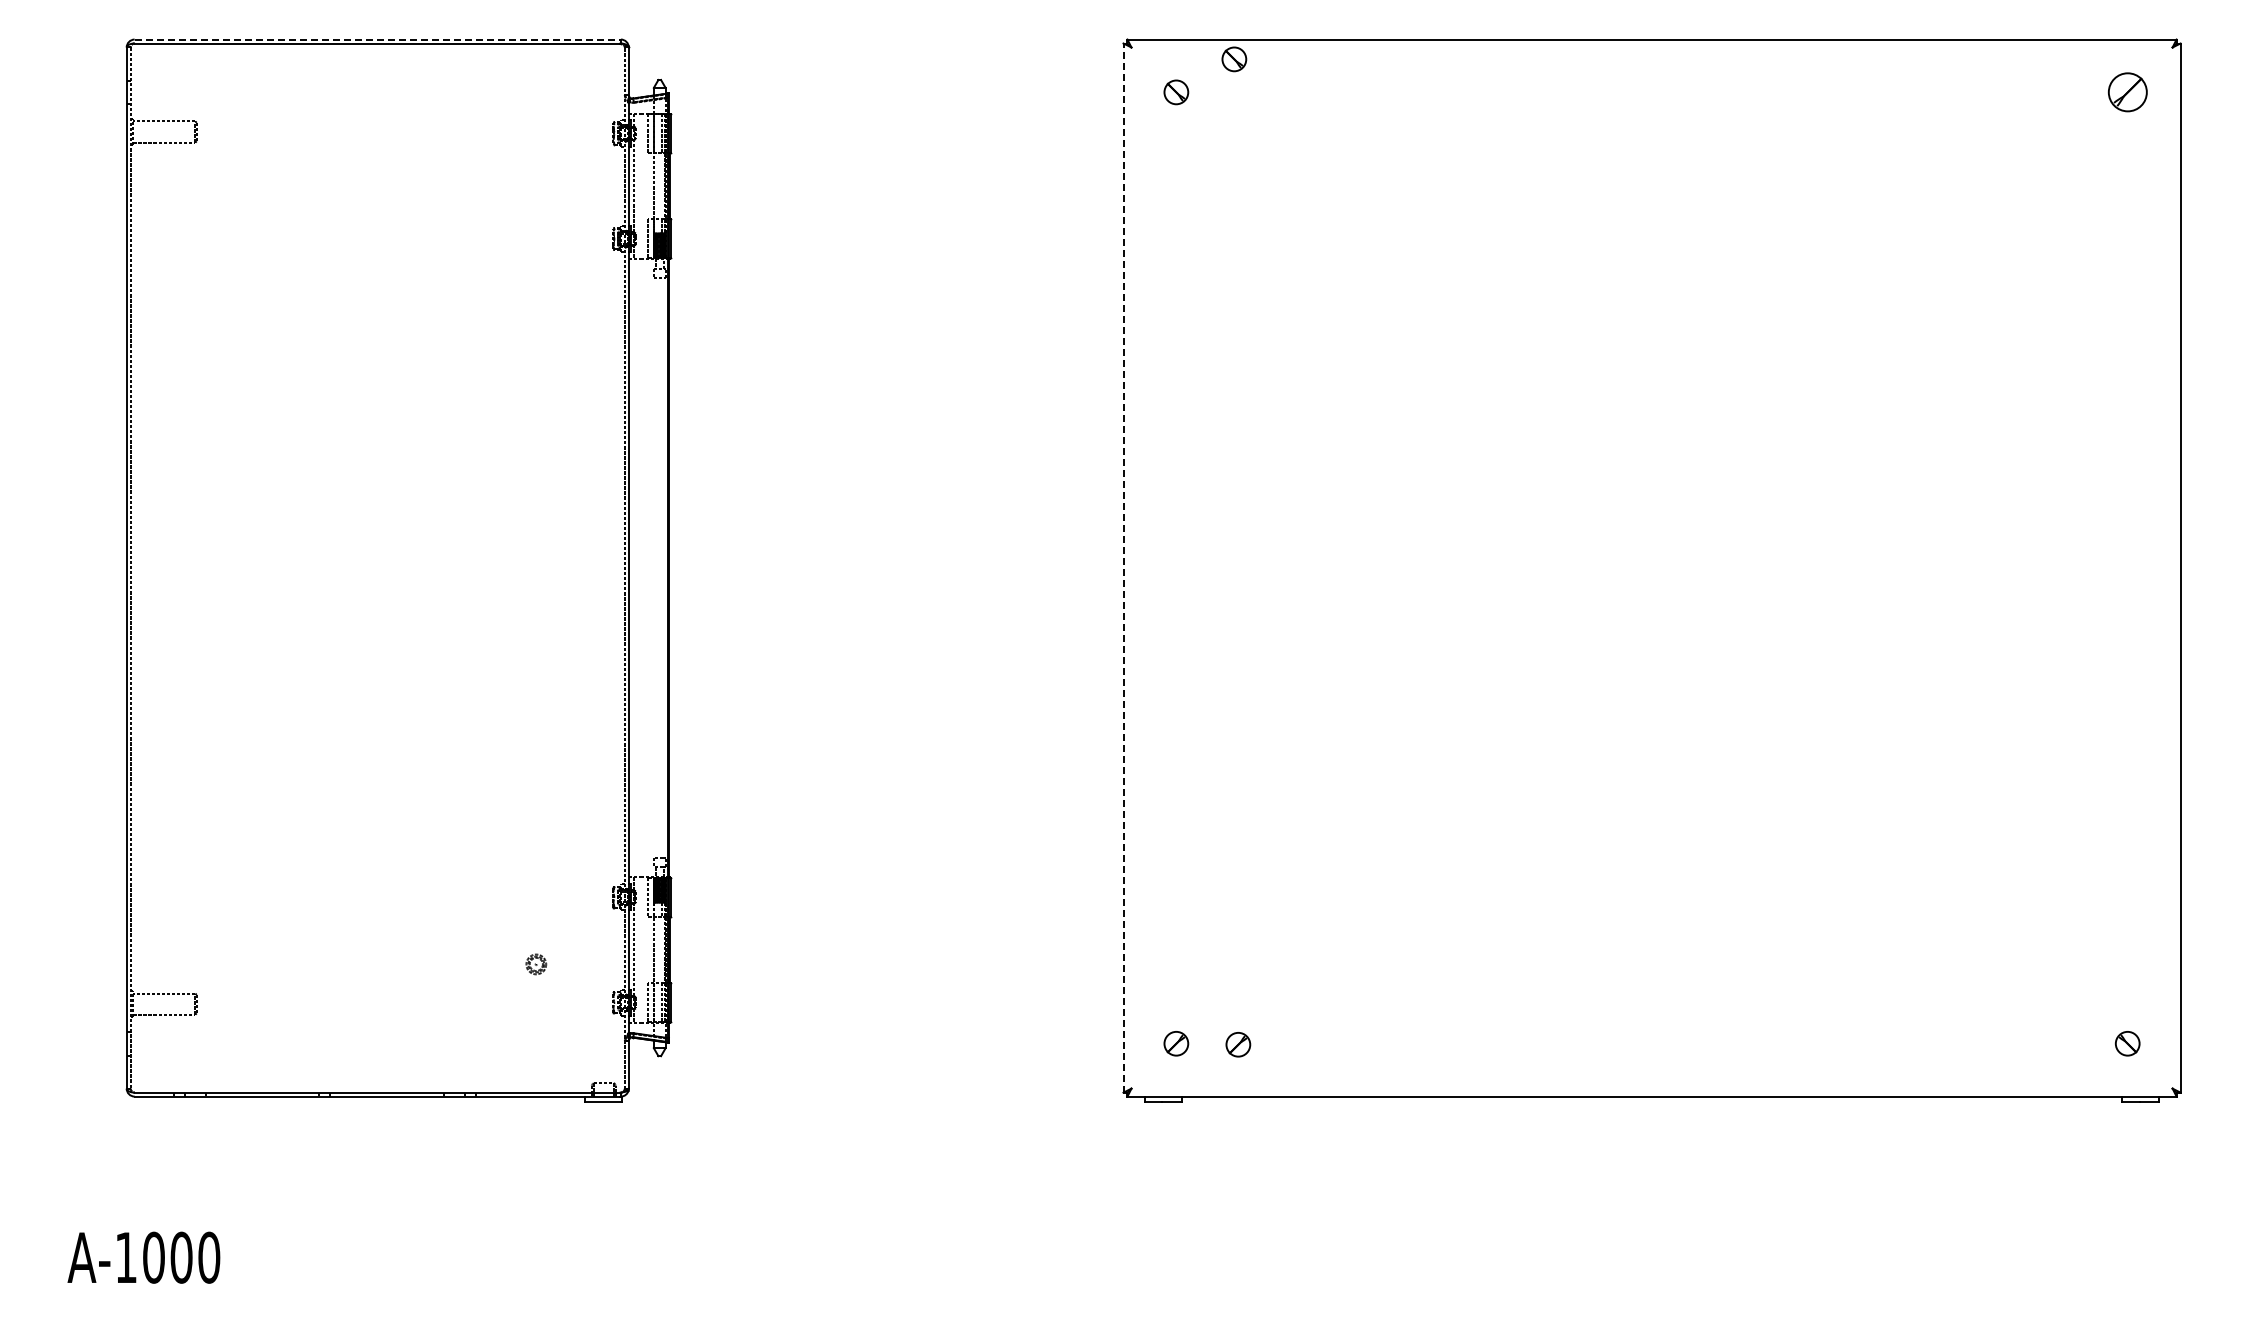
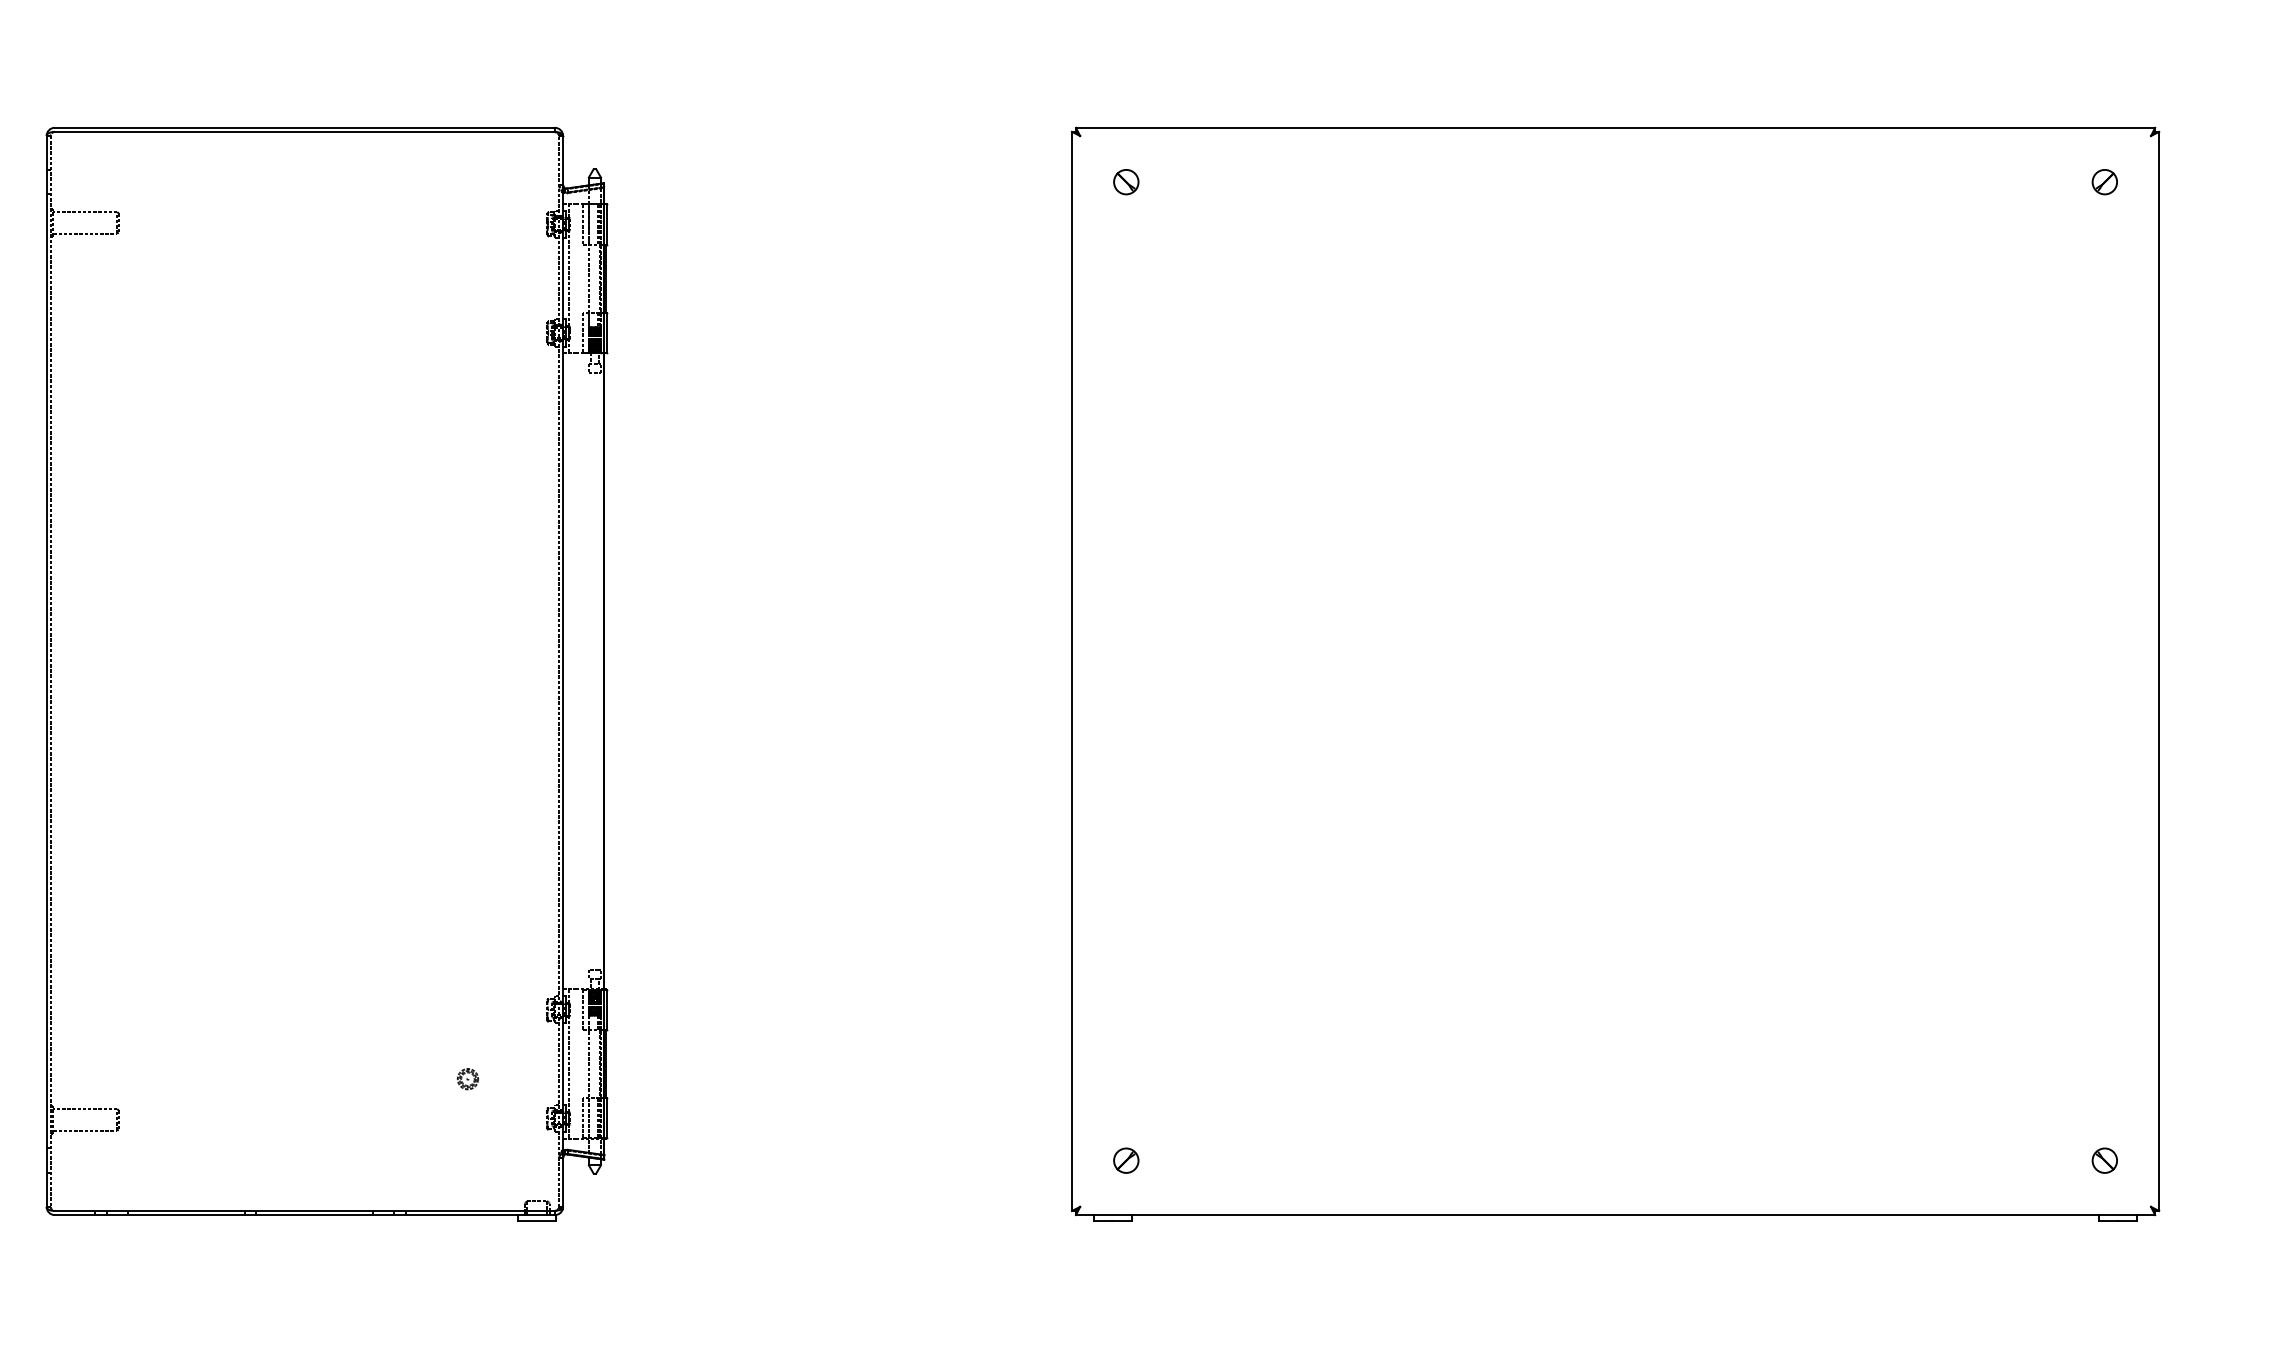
line: (377, 39) -> (304, 127), dashed -> solid
part: (1234, 59) -> (1186, 148), removed
part: (2127, 92) -> (2104, 182), size x0.62
line: (1123, 568) -> (1071, 671), dashed -> solid
part: (1238, 1044) -> (1190, 1161), removed

